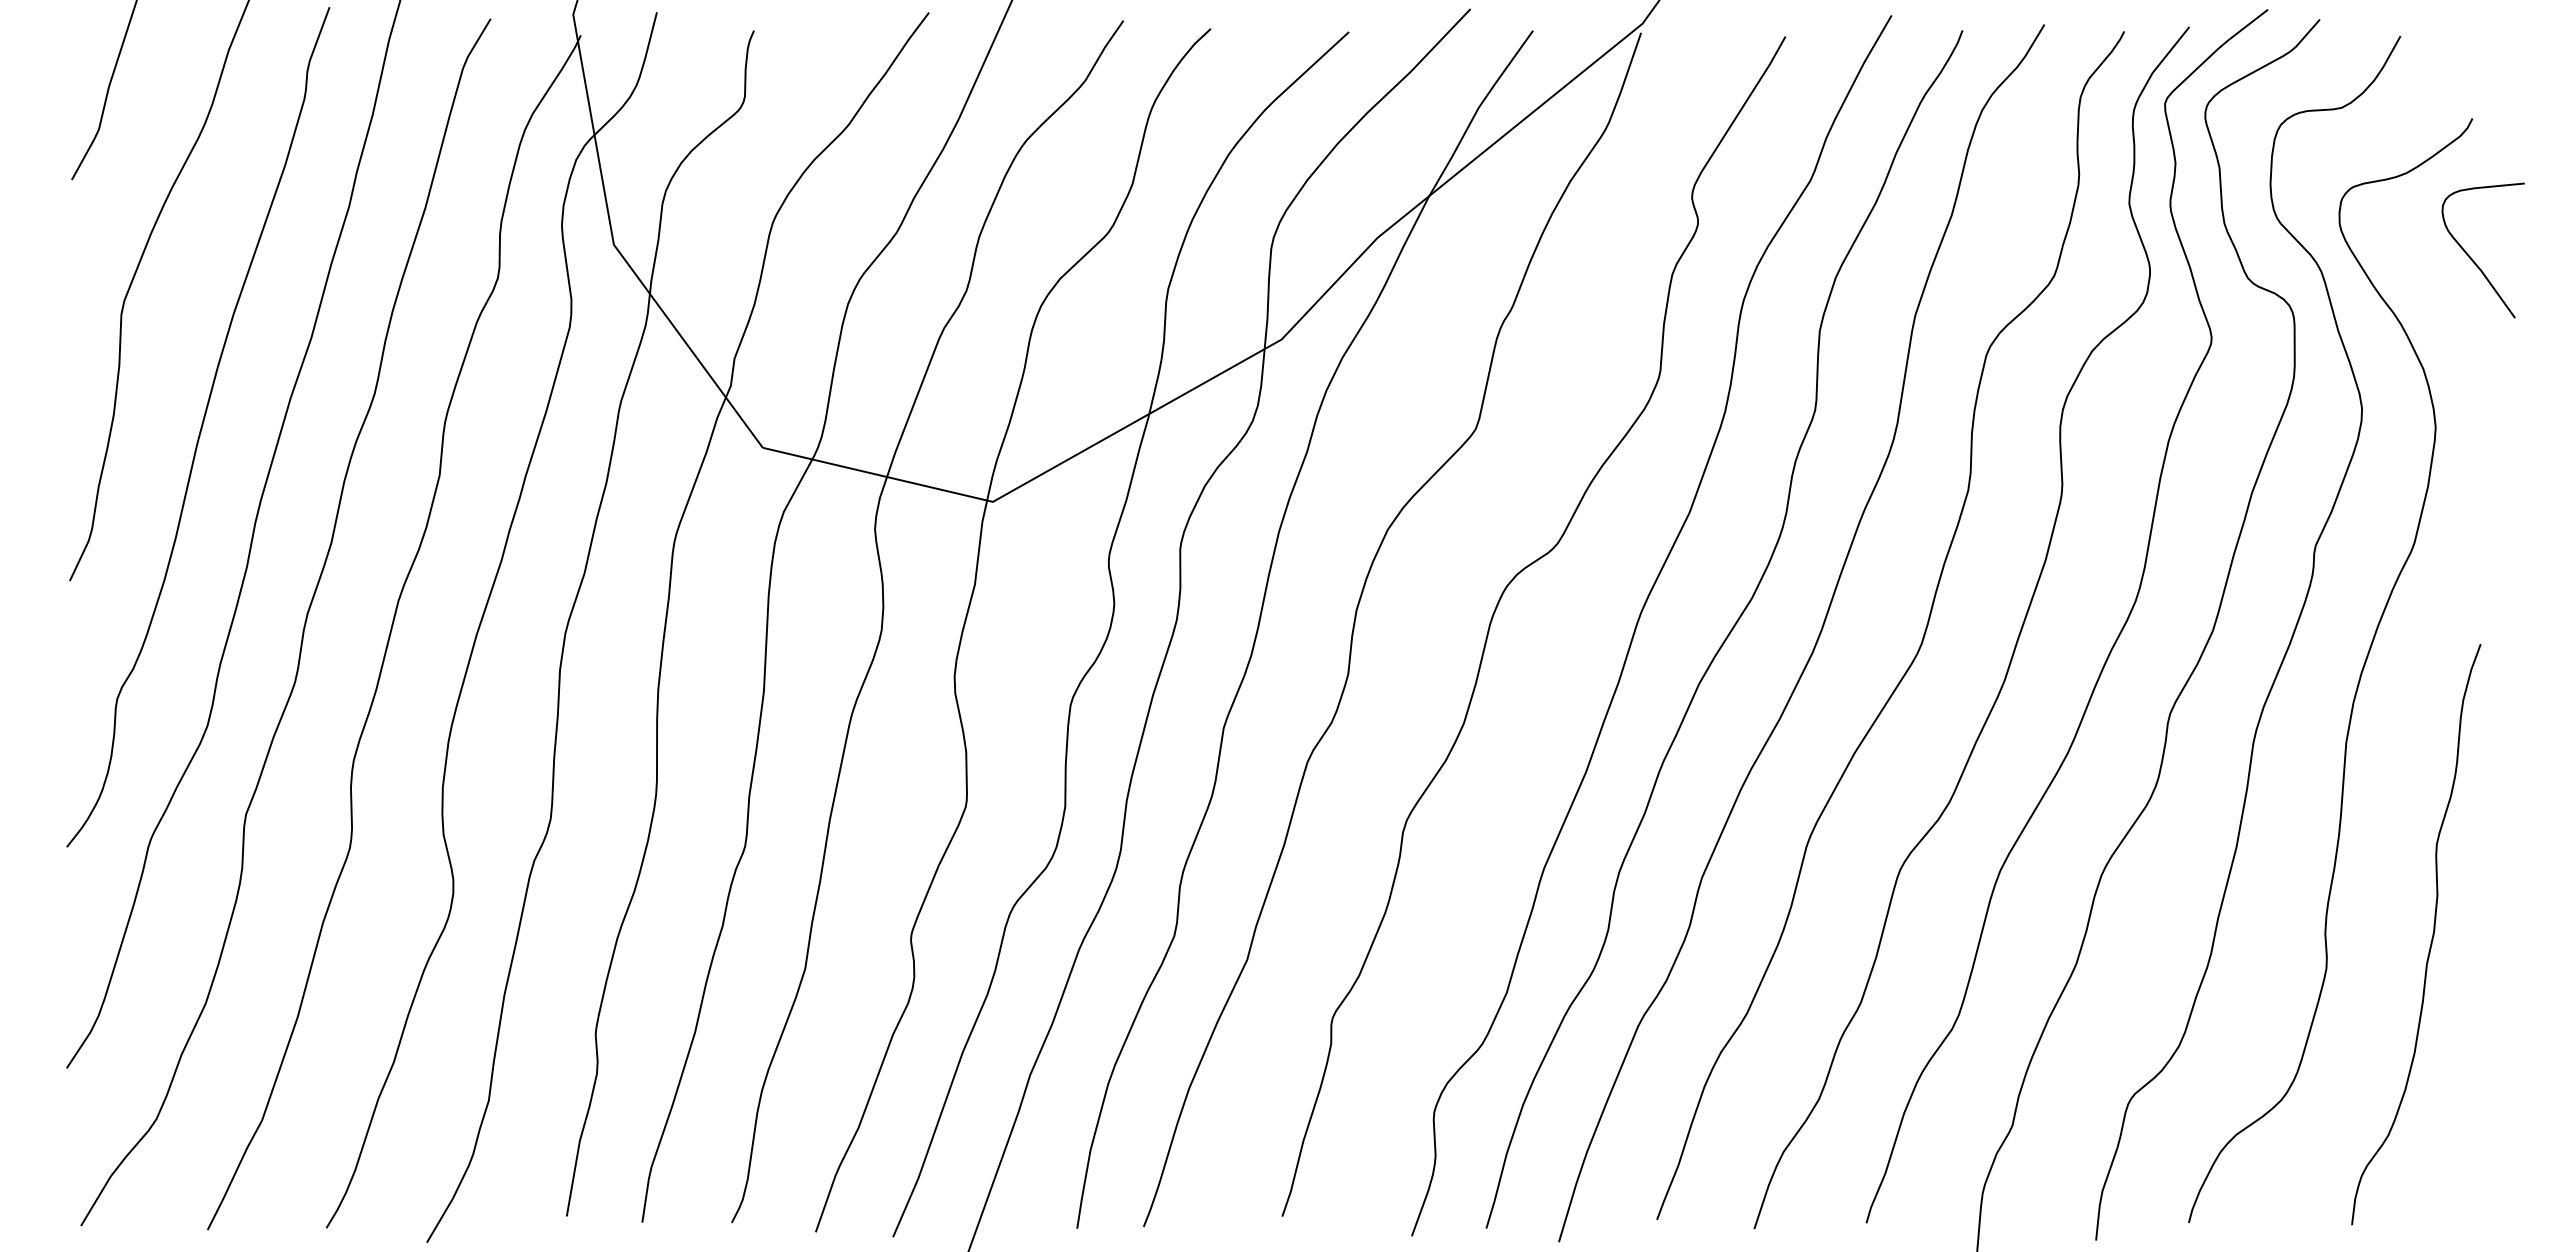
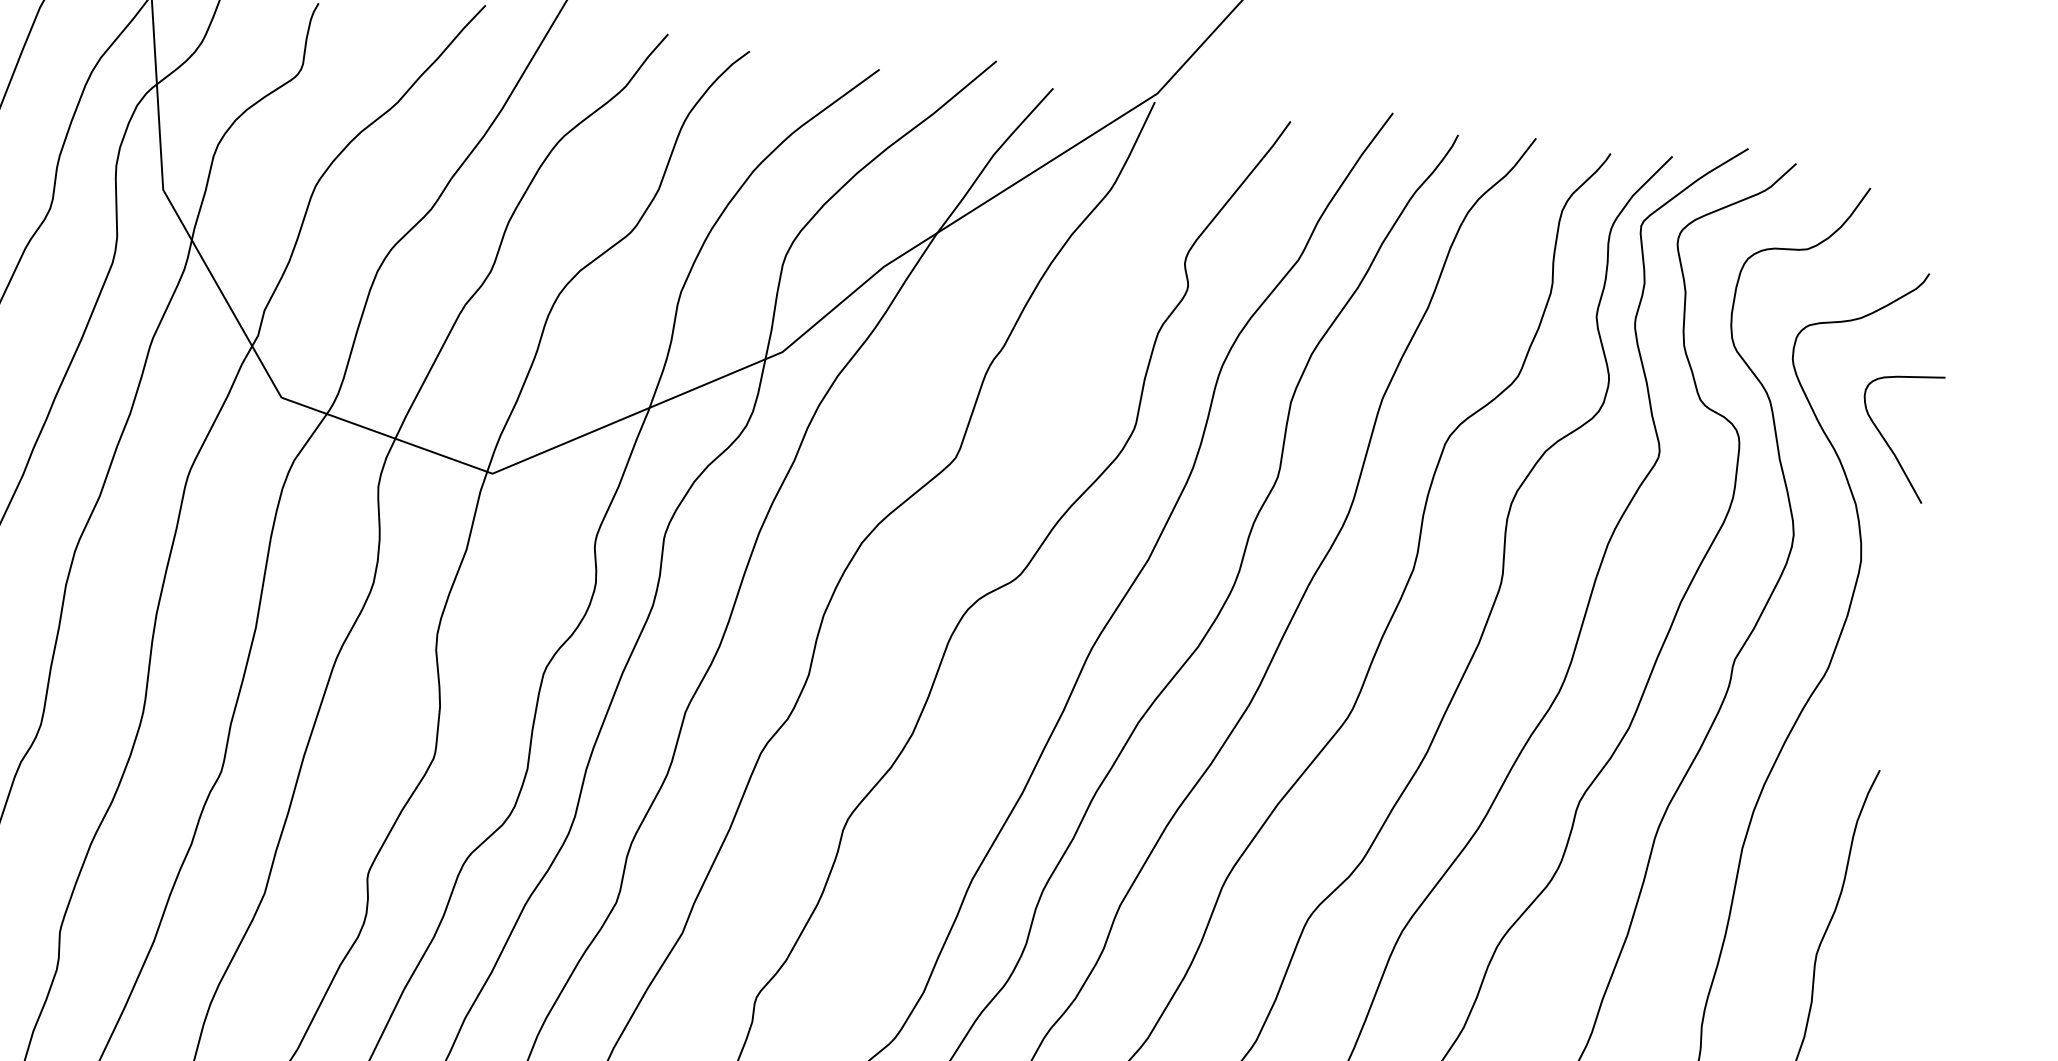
curve: (2472, 258) -> (1887, 442), moved

